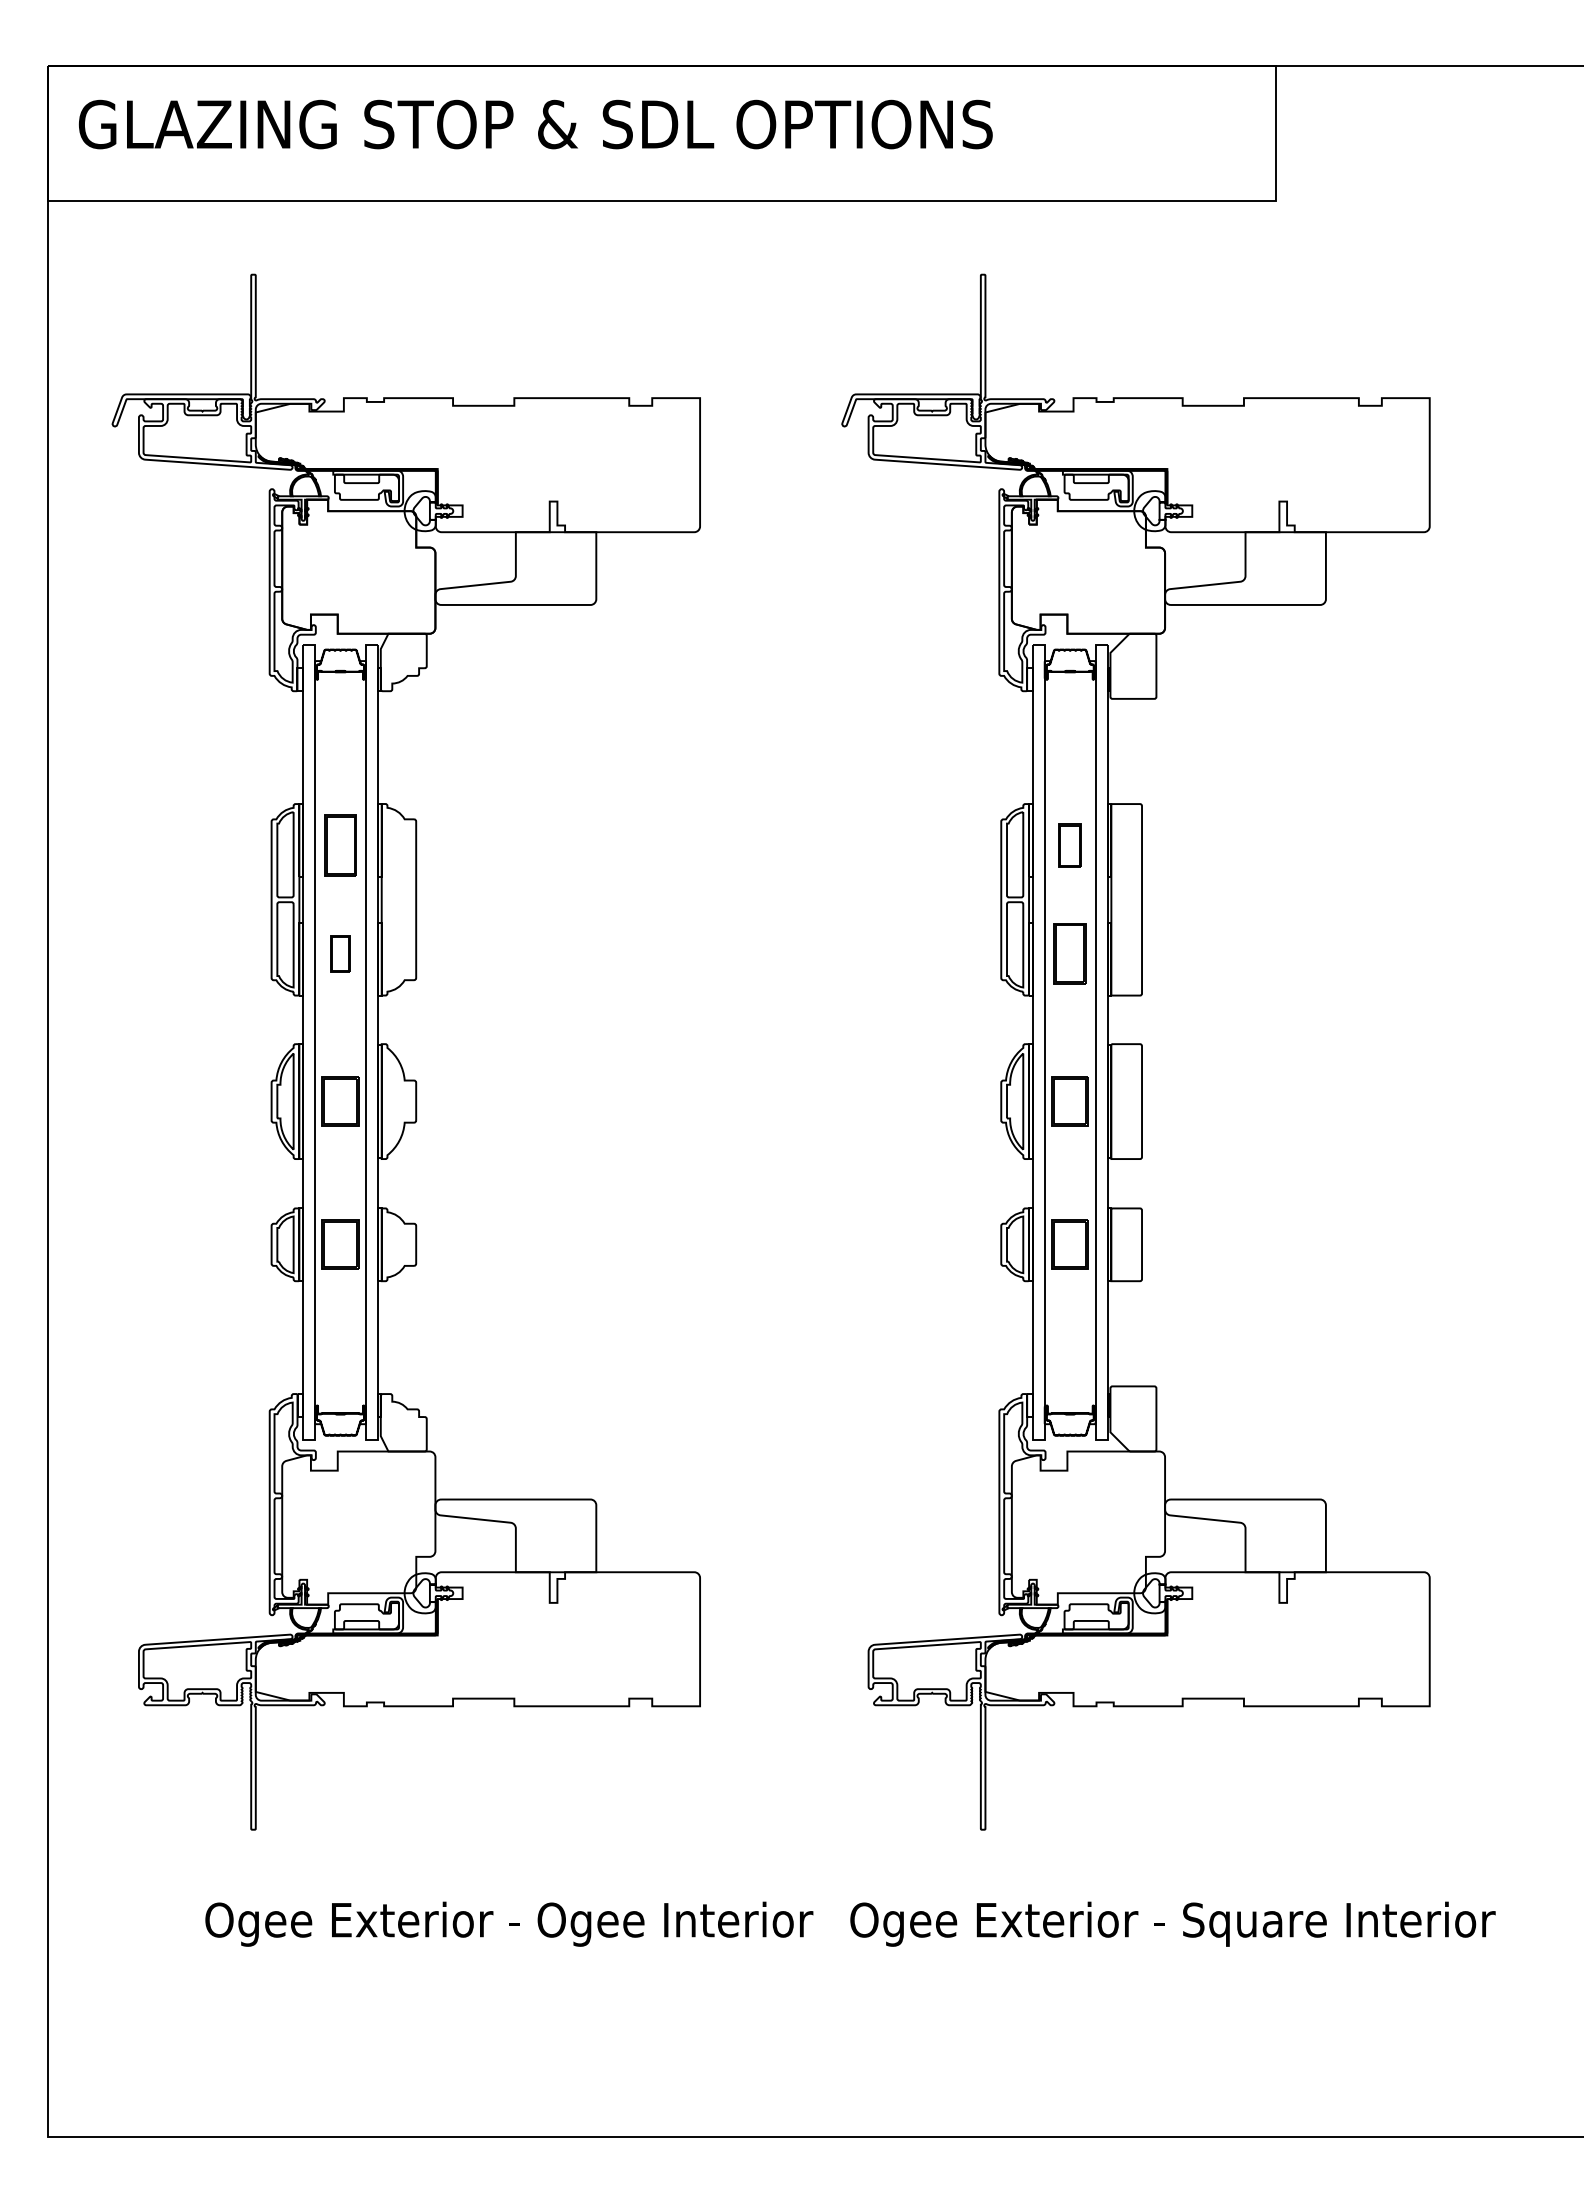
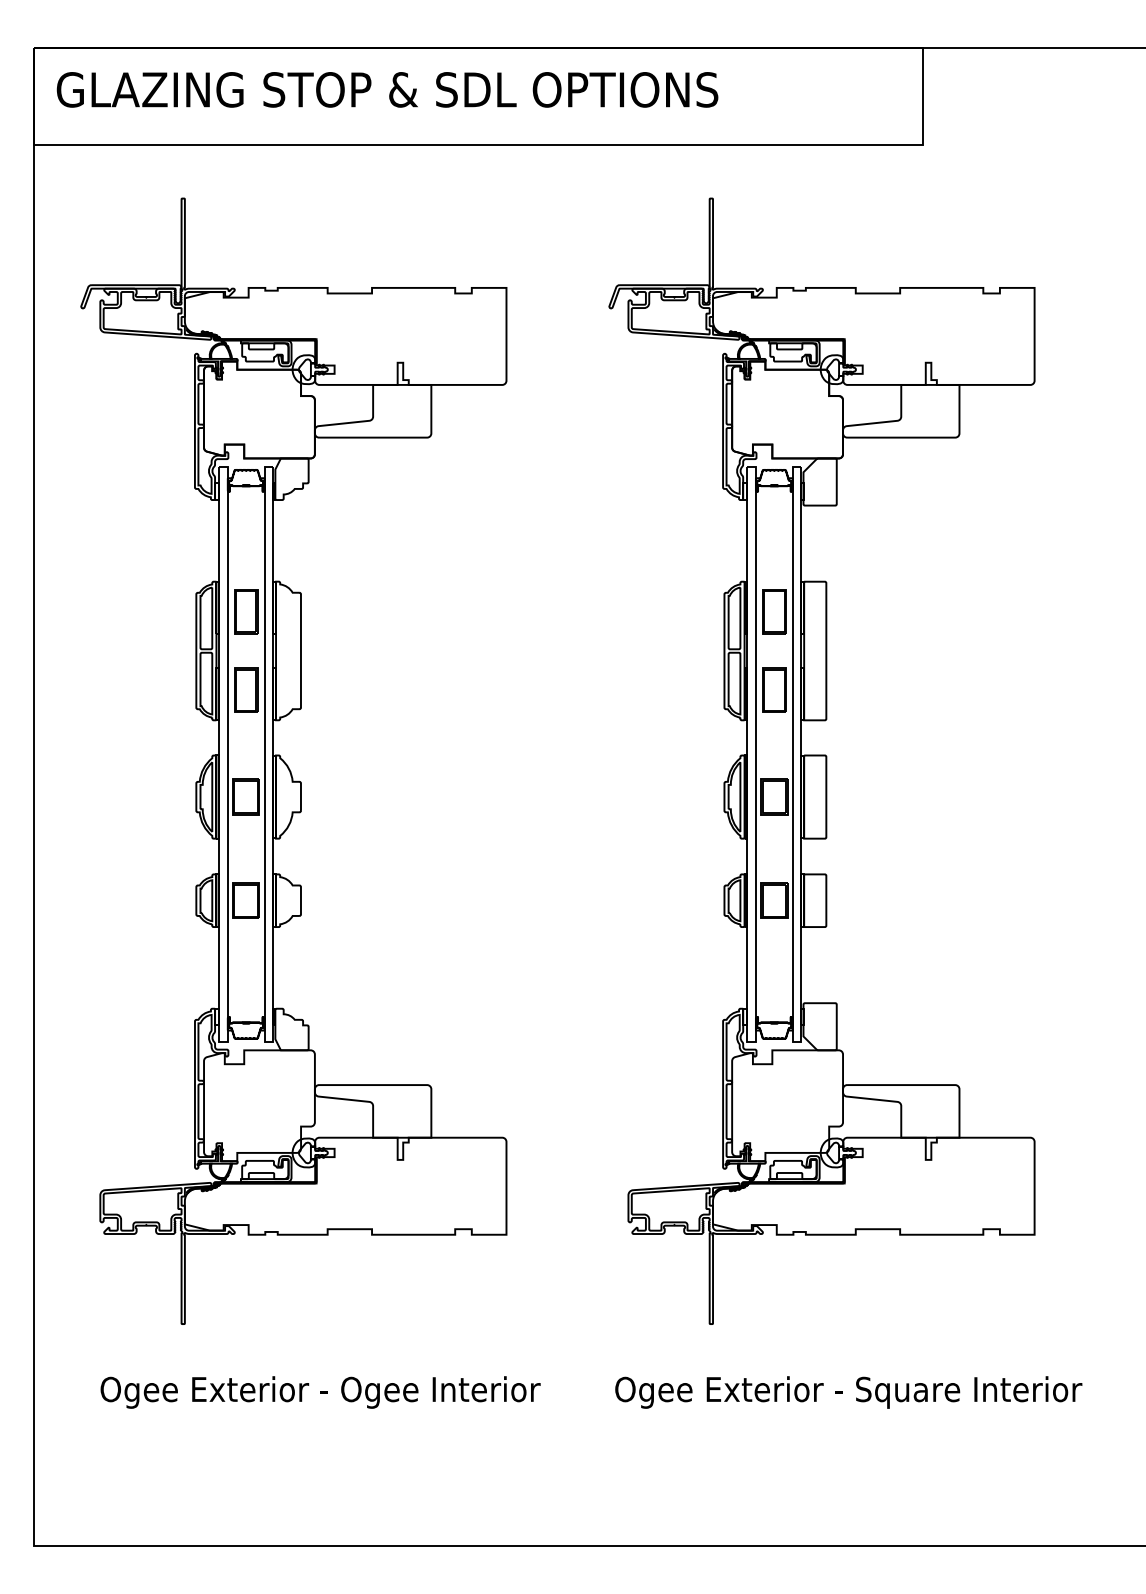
part: (1069, 845) -> (773, 611), size x1.43
part: (340, 953) -> (246, 689), size x1.67
text: (509, 1923) -> (320, 1391), moved

